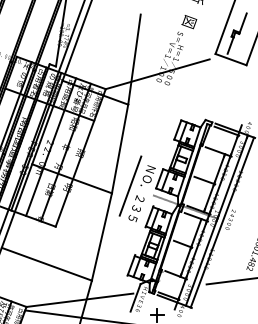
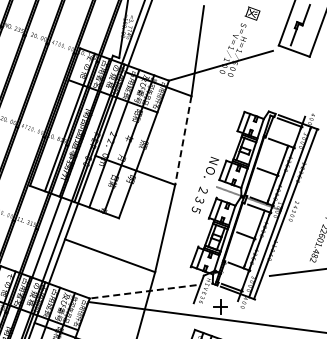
line: (120, 149) -> (183, 141), solid -> dashed
line: (130, 185) -> (193, 177), removed
line: (80, 299) -> (143, 291), solid -> dashed

